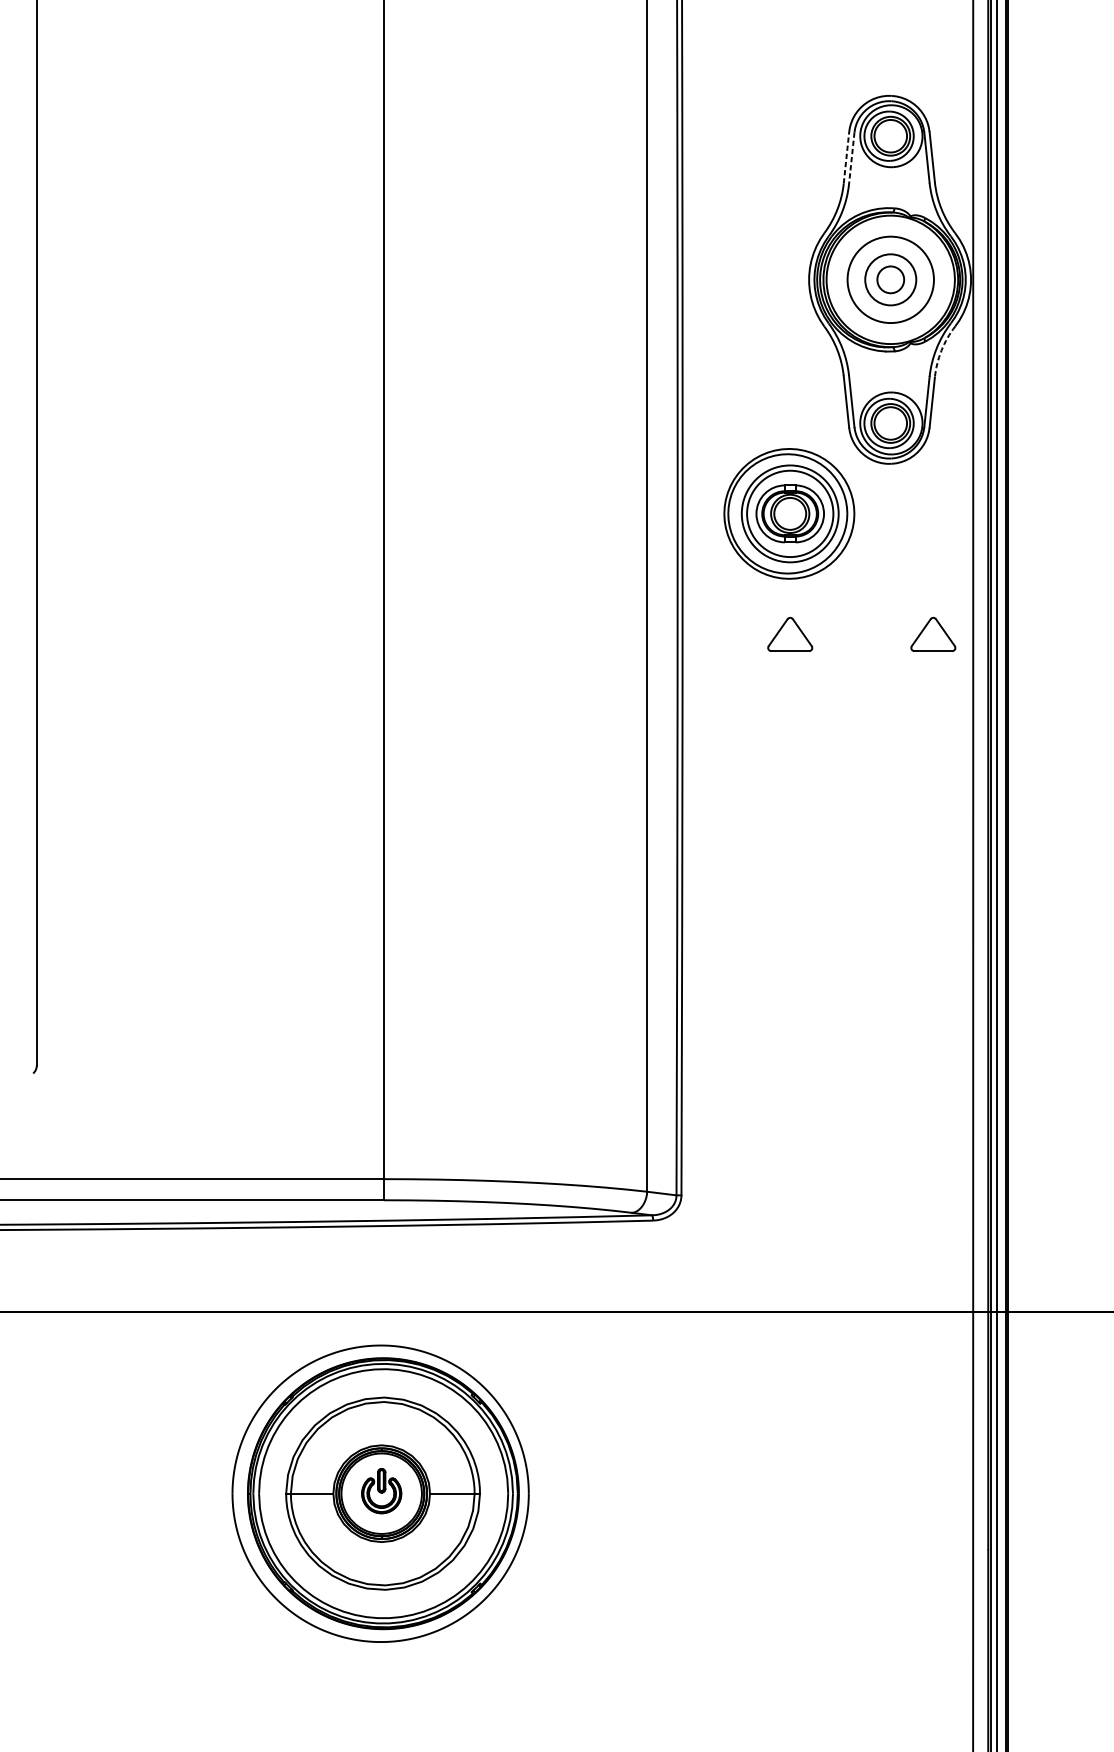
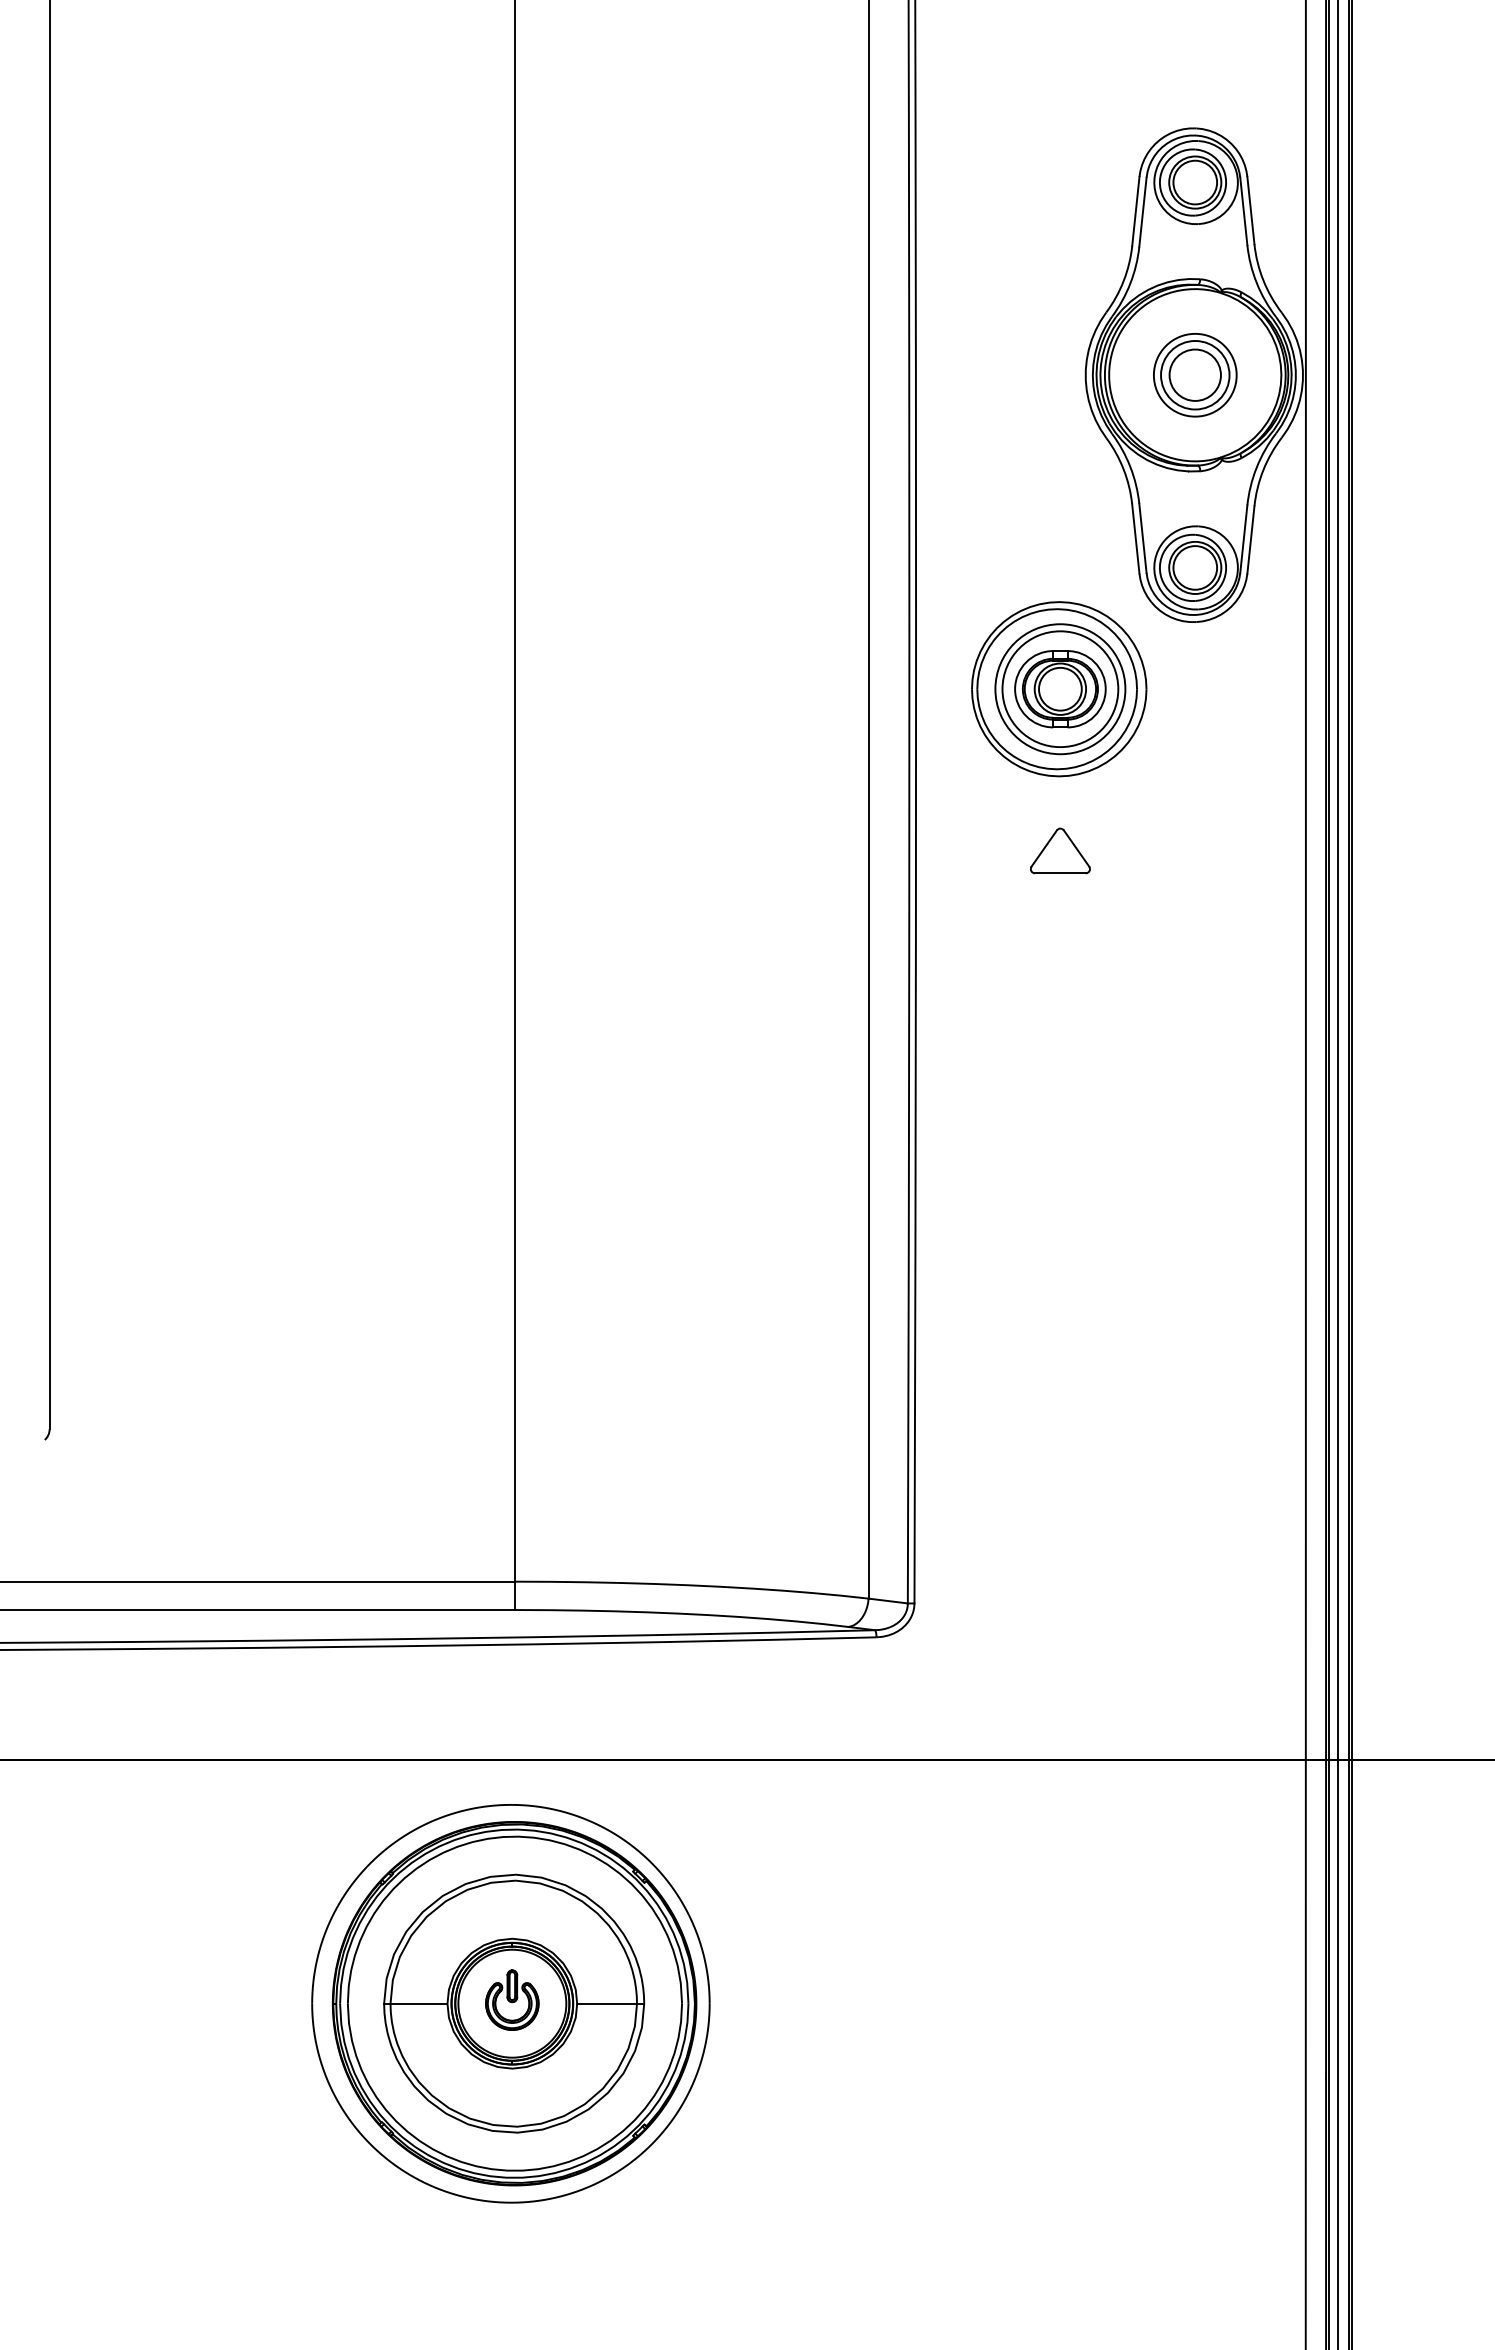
line: (846, 157) -> (1135, 211), dashed -> solid
line: (851, 158) -> (1142, 212), dashed -> solid
circle: (890, 279) -> (1194, 374), size x0.71
circle: (890, 279) -> (1194, 374), size x1.43
arc: (941, 350) -> (1263, 470), dashed -> solid
part: (933, 634) -> (1252, 850), removed

